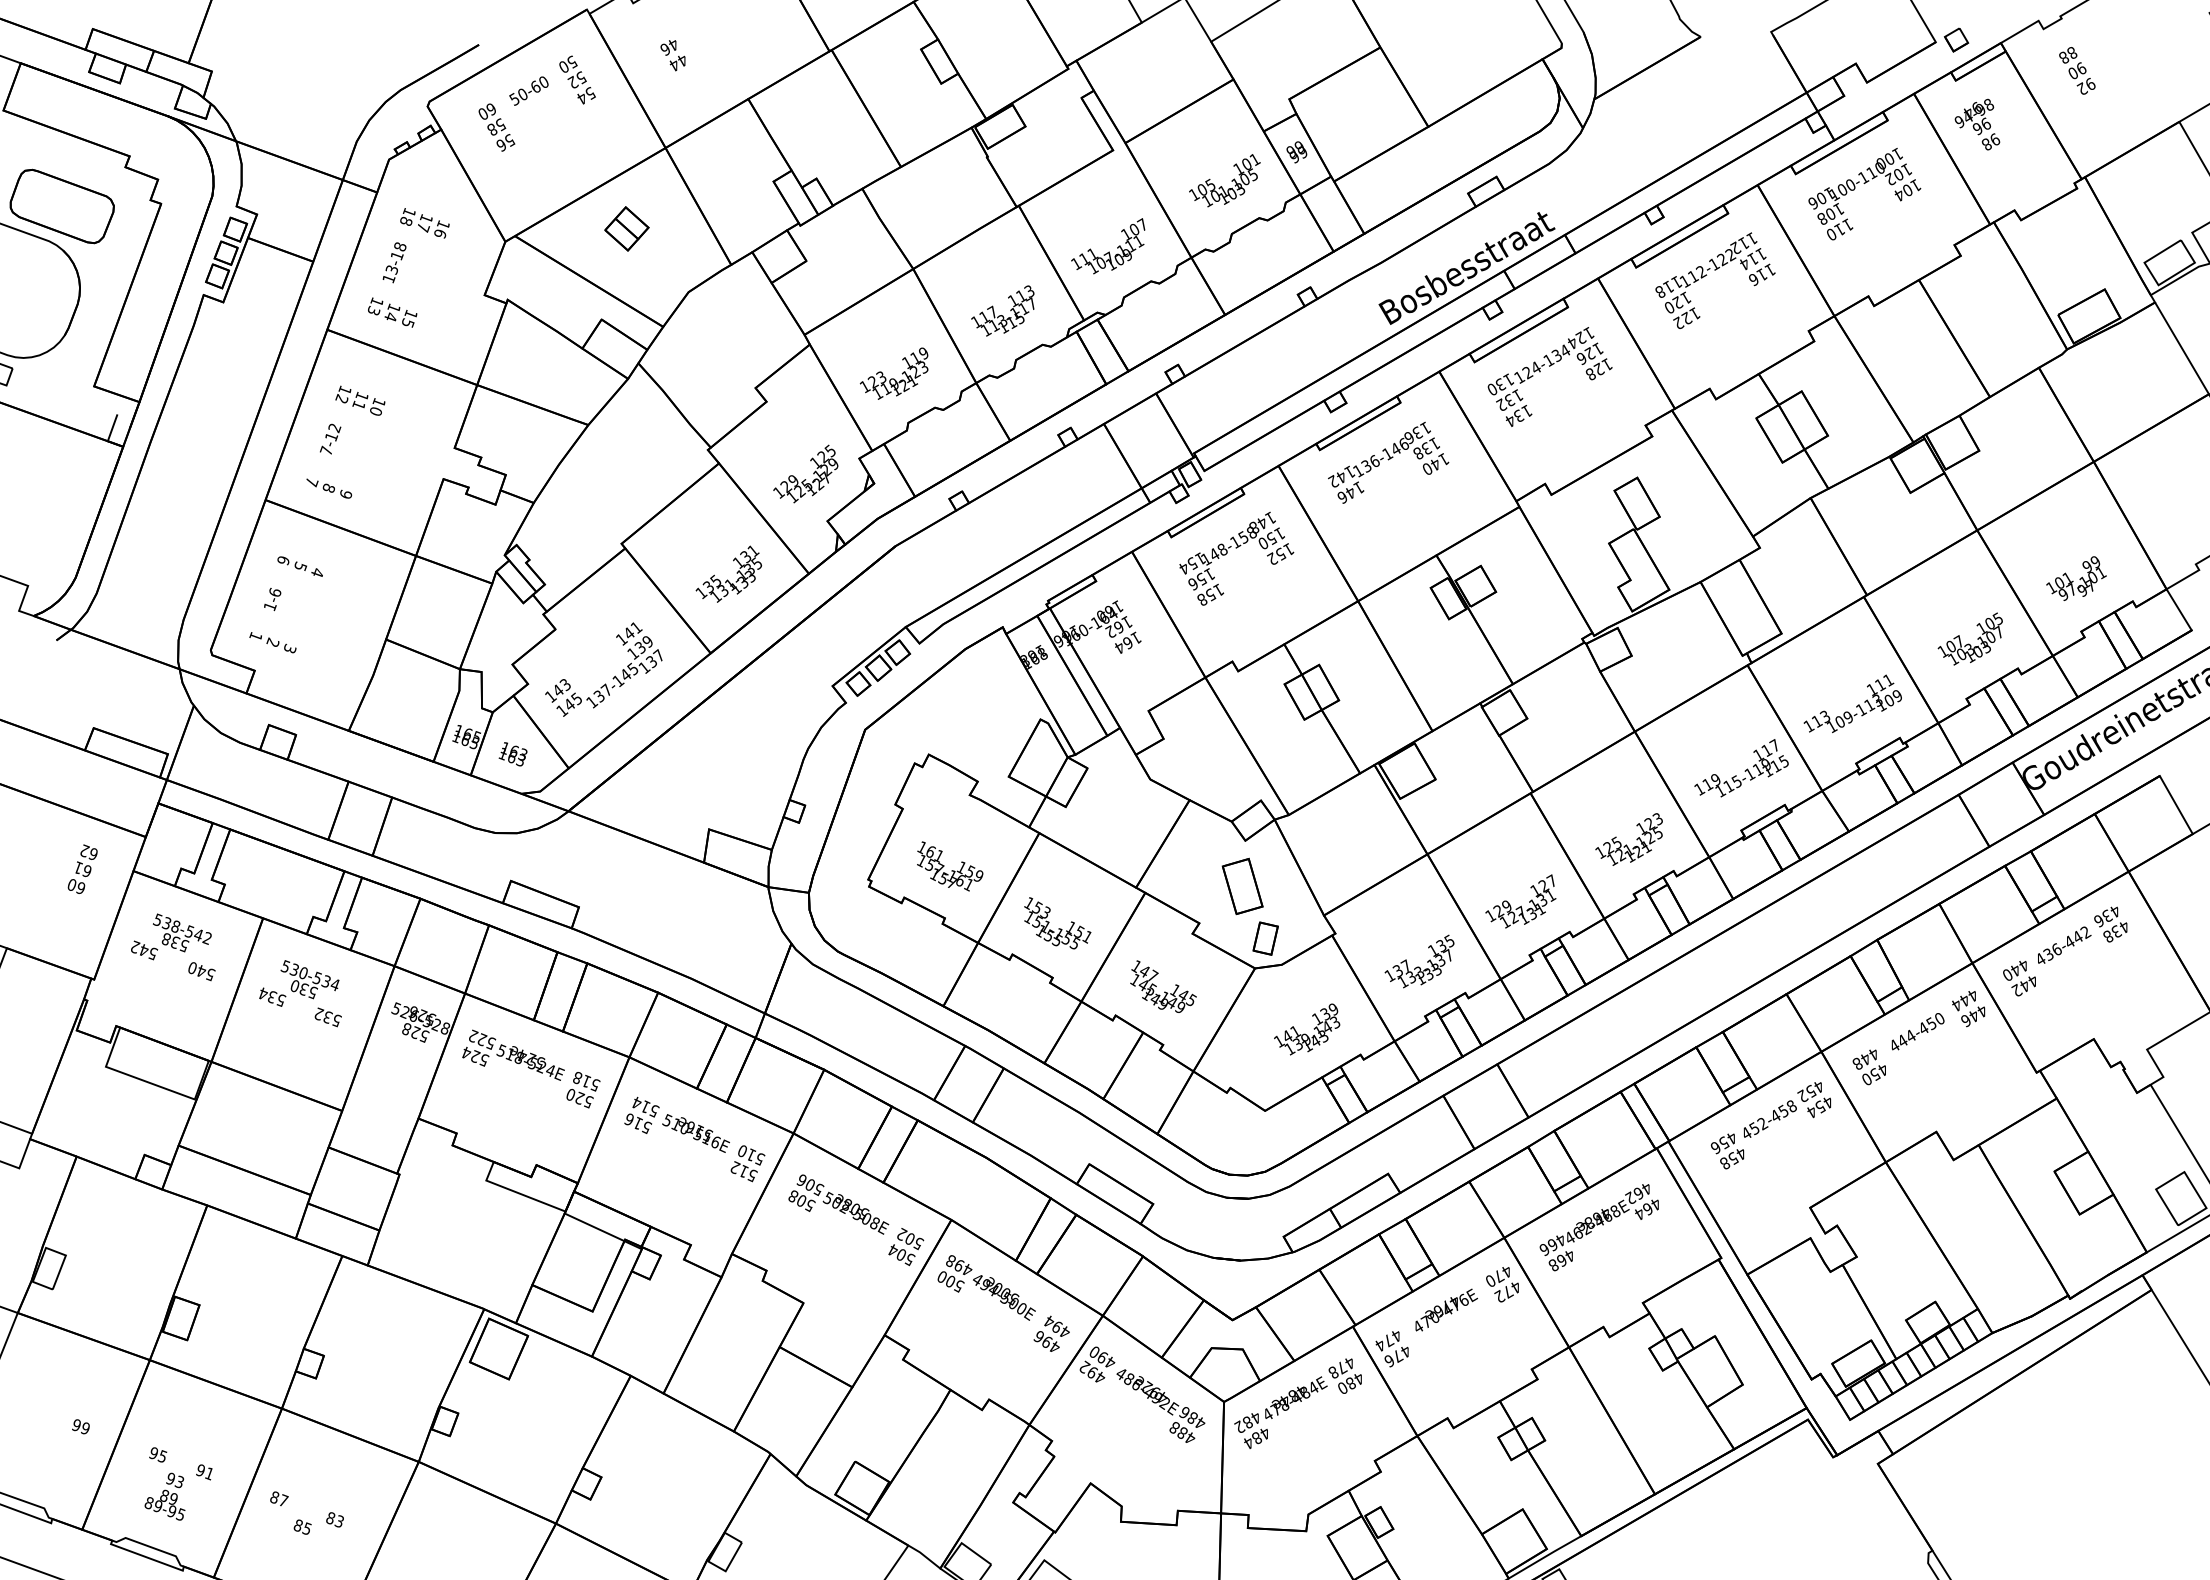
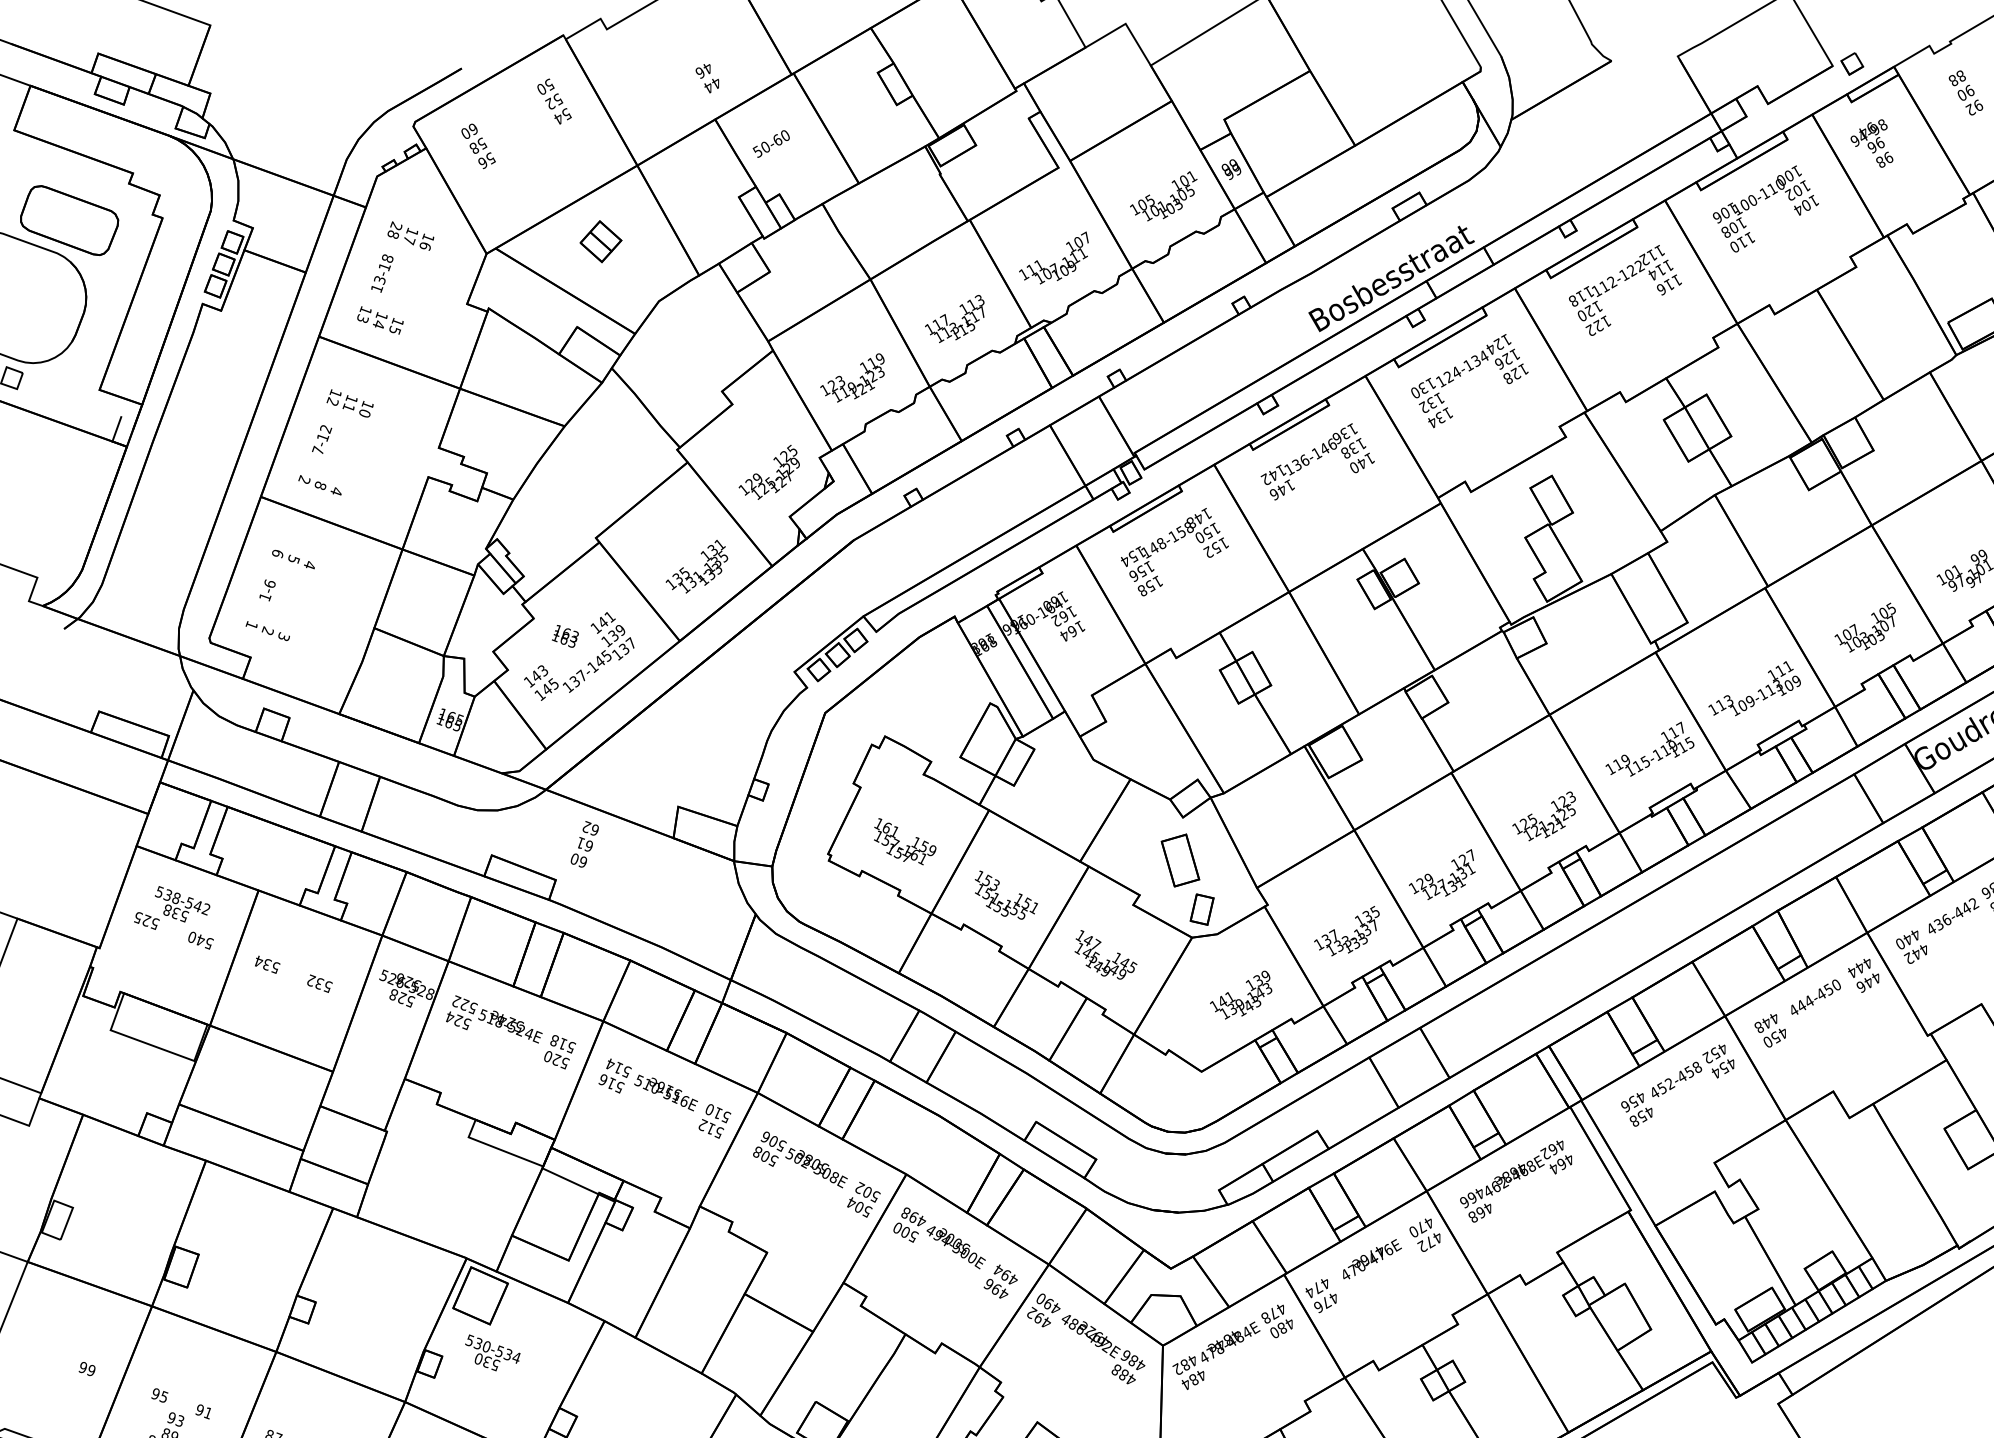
text: (672, 55) -> (706, 78), moved
text: (528, 90) -> (770, 143), moved
text: (410, 211) -> (397, 225), 18 -> 28
text: (311, 481) -> (304, 479), 7 -> 2
text: (345, 493) -> (336, 490), 9 -> 4
text: (512, 754) -> (564, 636), moved
text: (82, 868) -> (584, 843), moved
text: (139, 948) -> (142, 918), 542 -> 525
text: (309, 979) -> (492, 1352), moved

